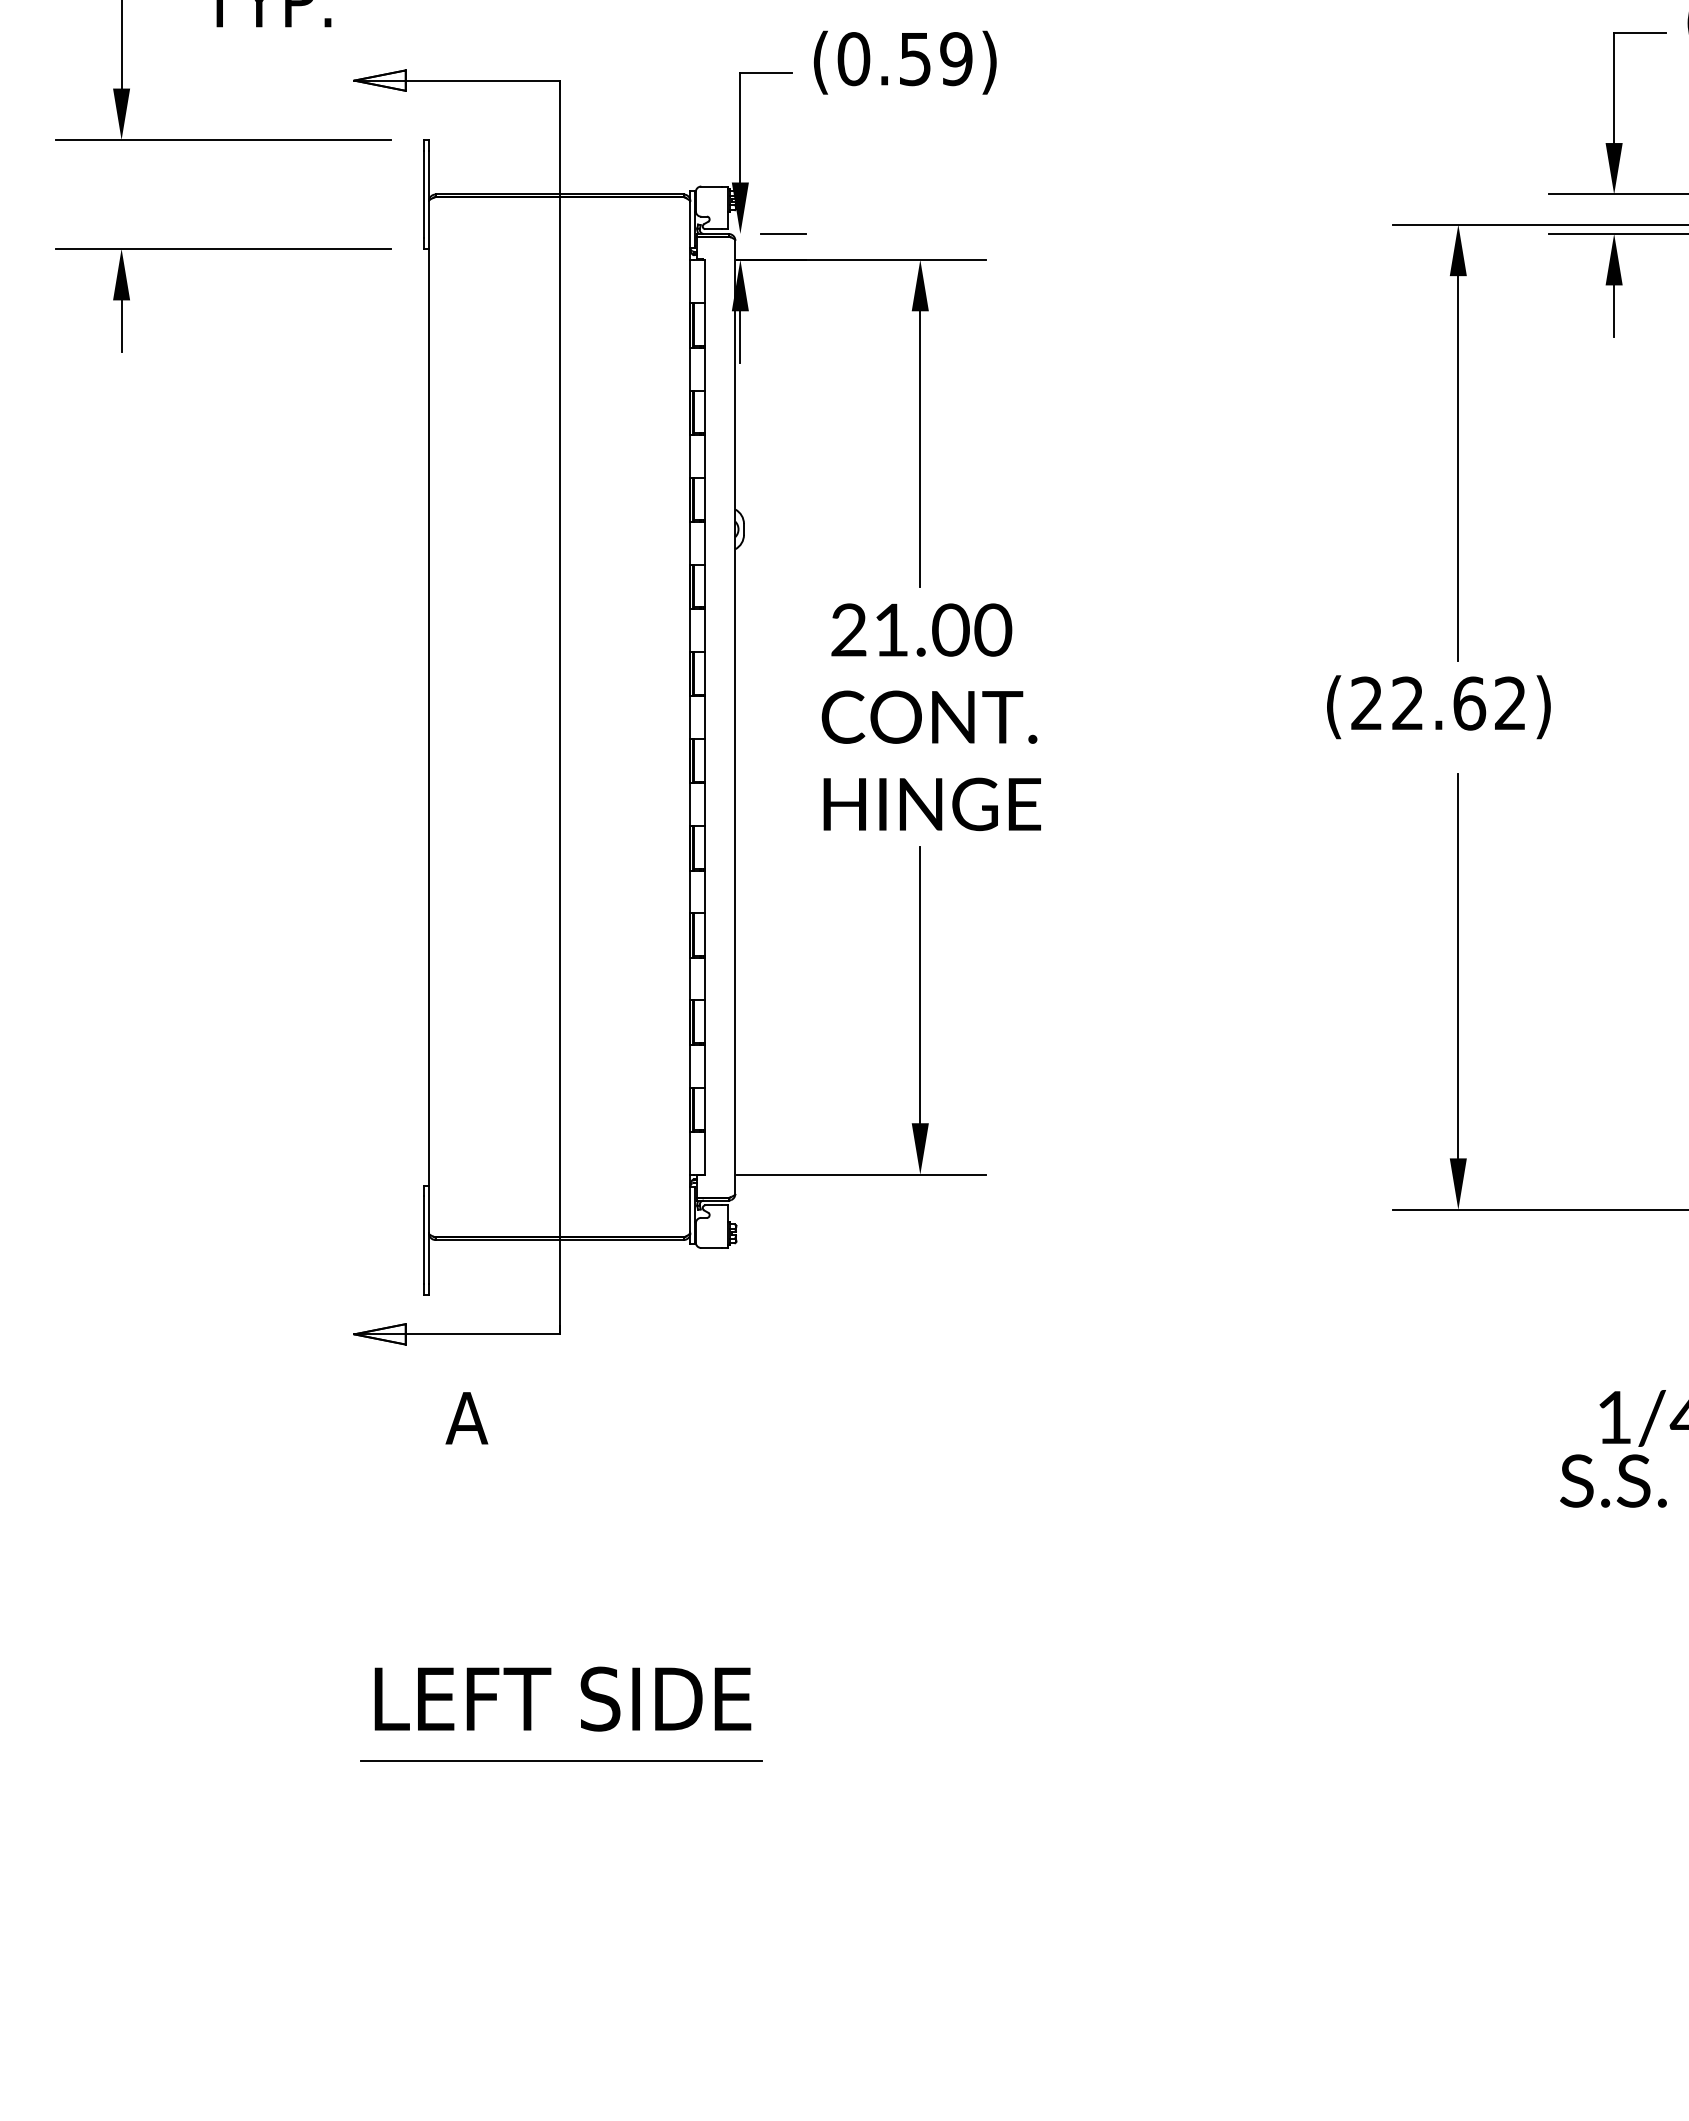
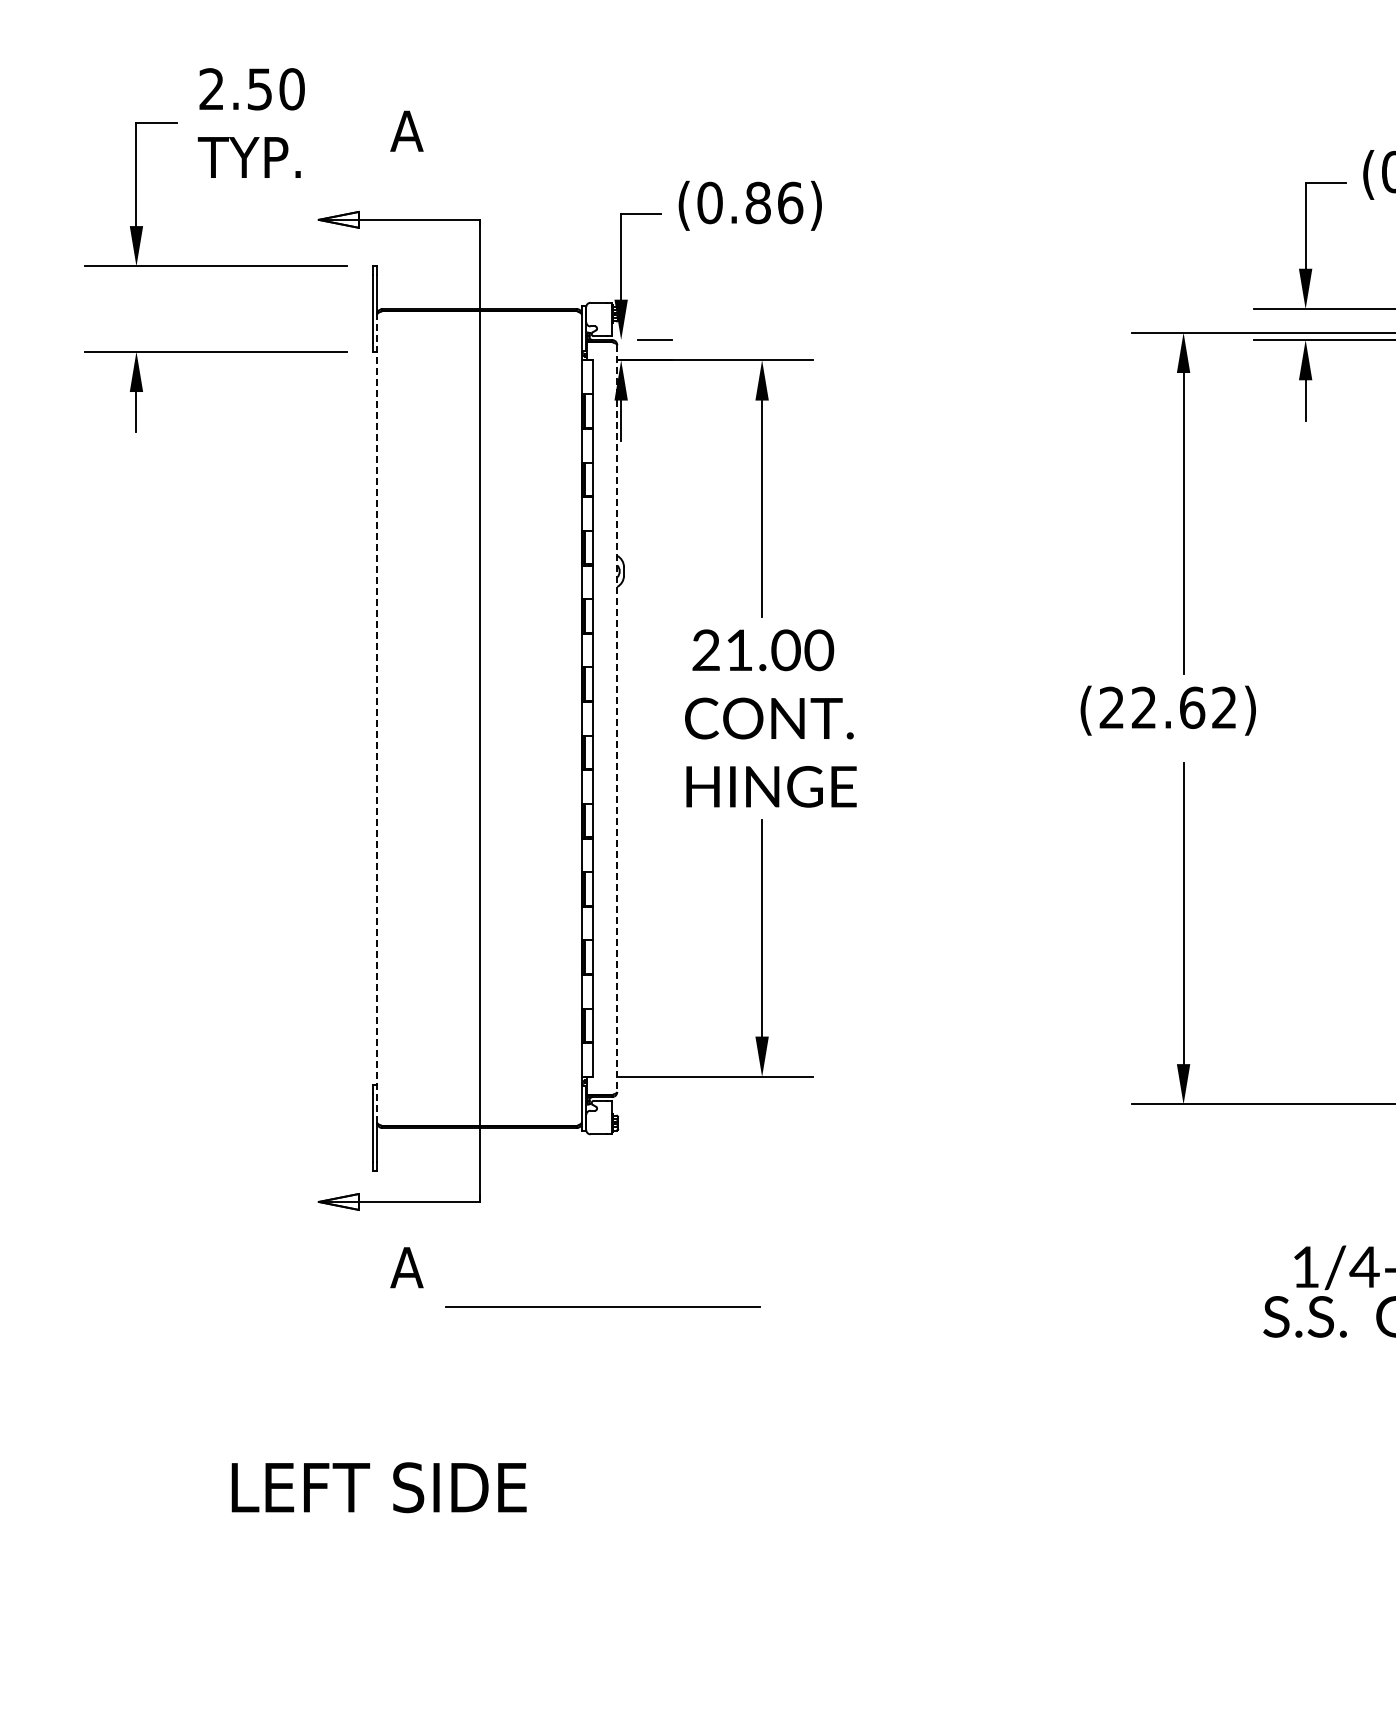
text: (936, 58) -> (774, 202), (0.59) -> (0.86)
line: (429, 717) -> (377, 718), solid -> dashed
line: (735, 718) -> (617, 719), solid -> dashed
text: (562, 1698) -> (378, 1487), moved
line: (560, 1760) -> (602, 1306), moved

